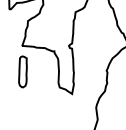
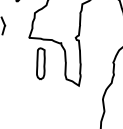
part: (22, 71) -> (40, 63), moved

